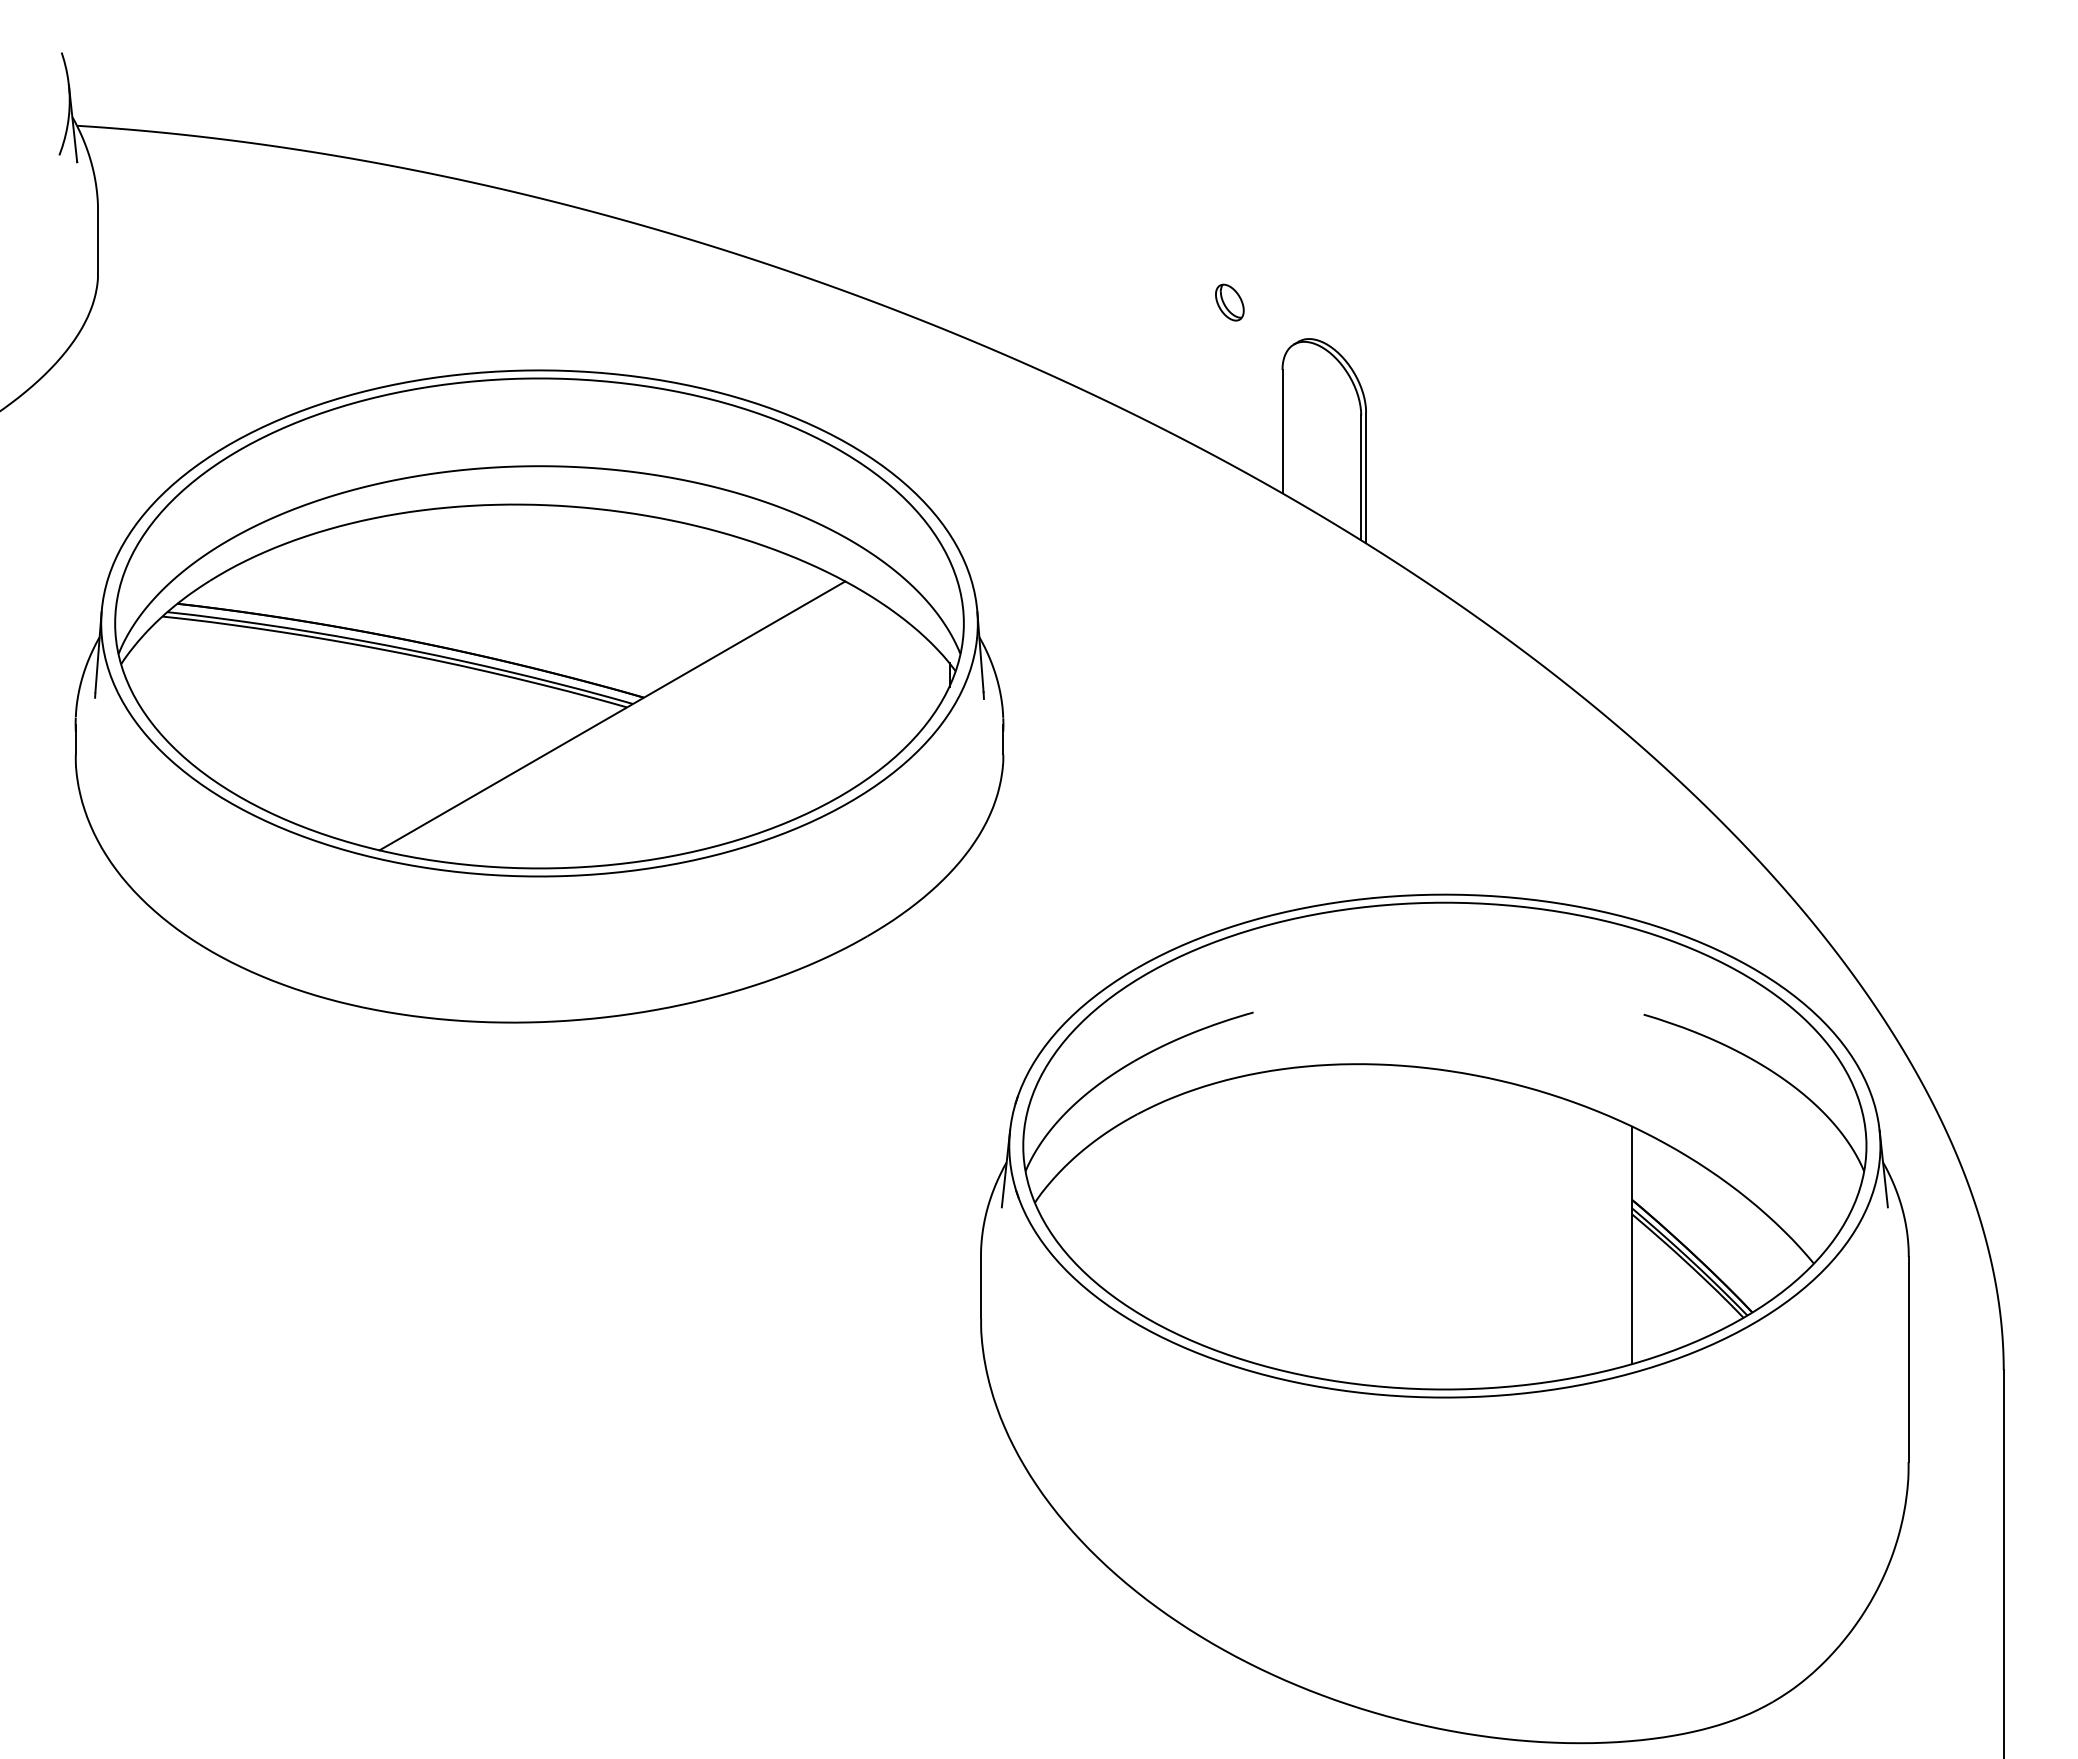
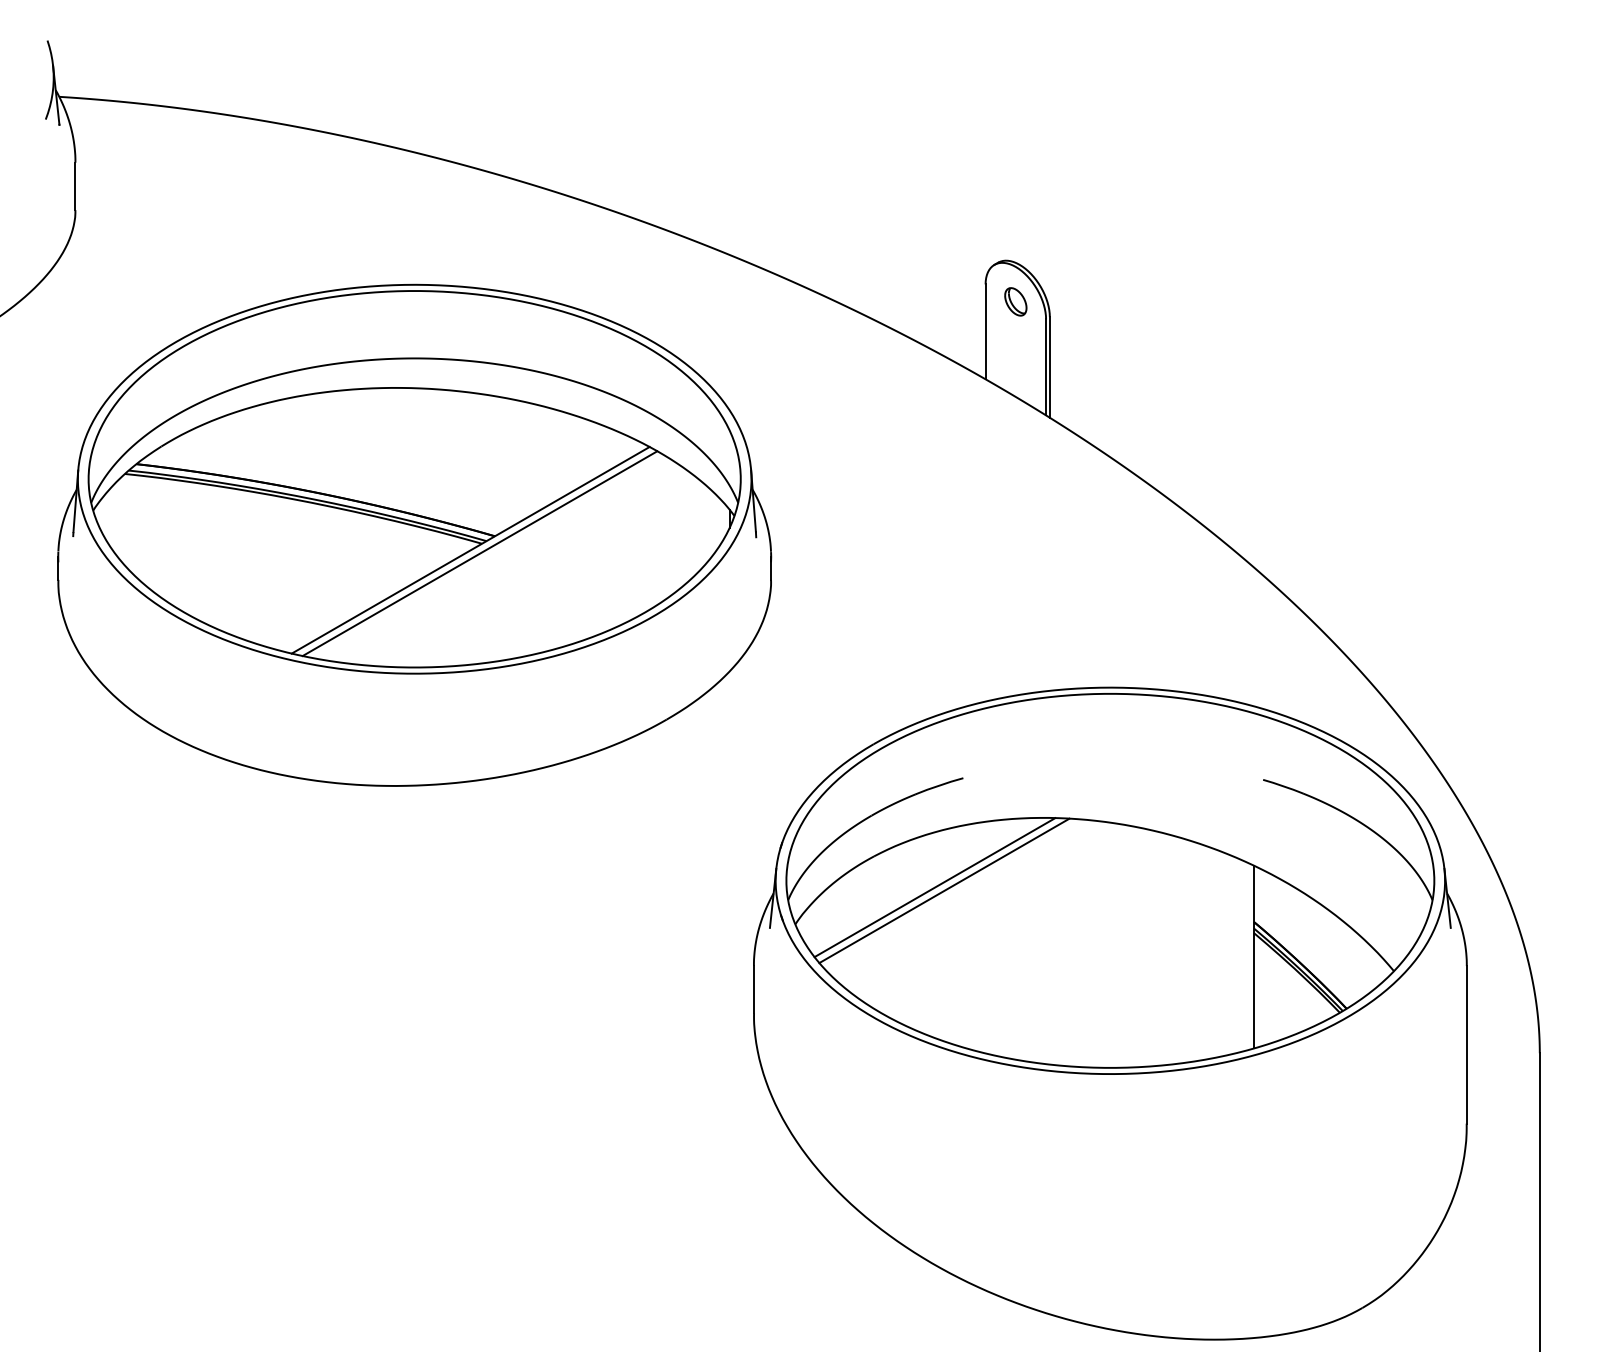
part: (1229, 302) -> (1015, 301), moved
line: (624, 720) -> (479, 553), added
line: (1216, 1154) -> (934, 887), added
line: (1228, 1159) -> (944, 891), added

